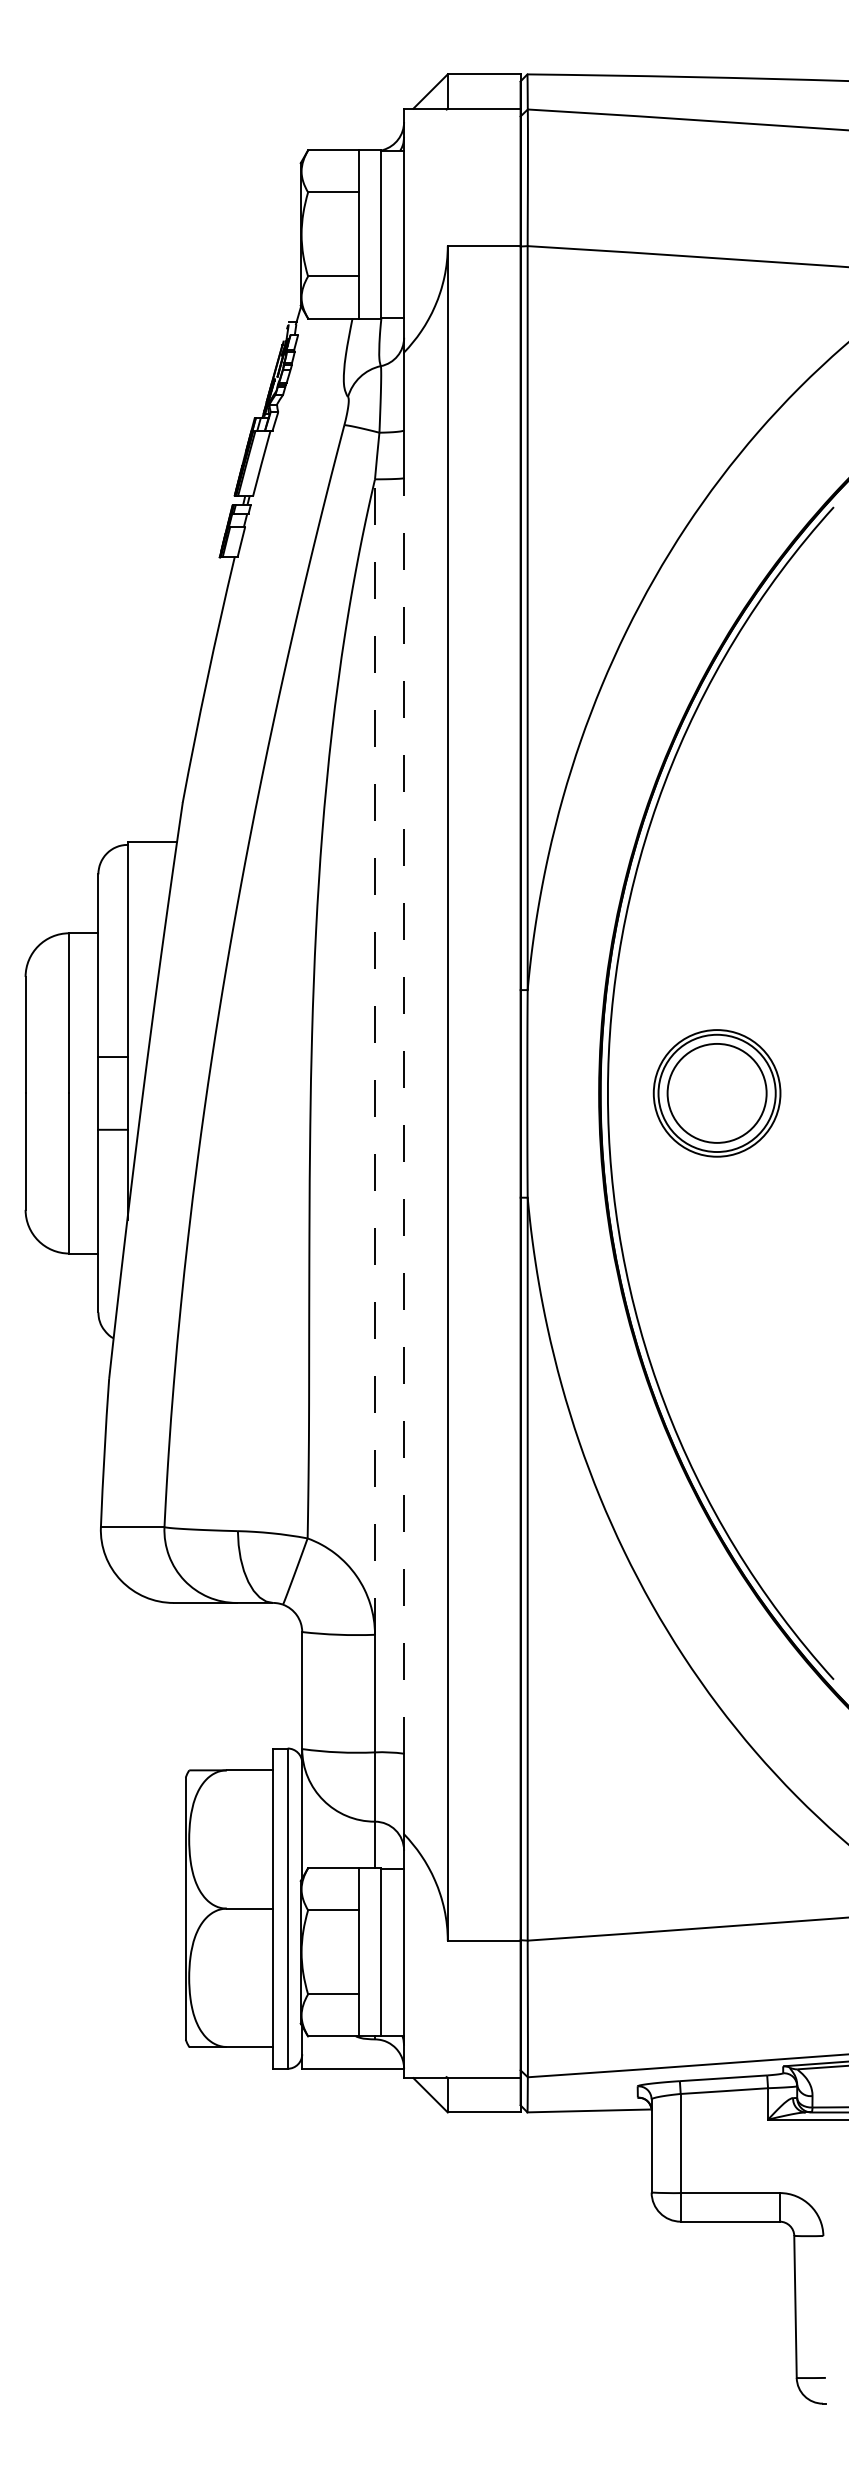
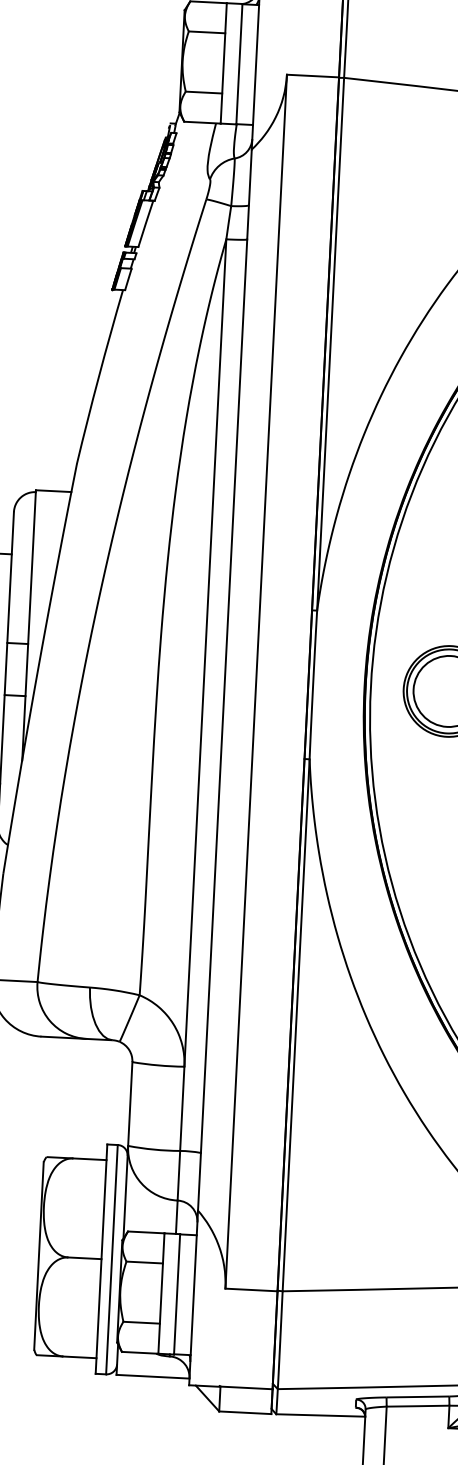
line: (375, 1057) -> (205, 653), dashed -> solid
line: (404, 1115) -> (224, 695), dashed -> solid

